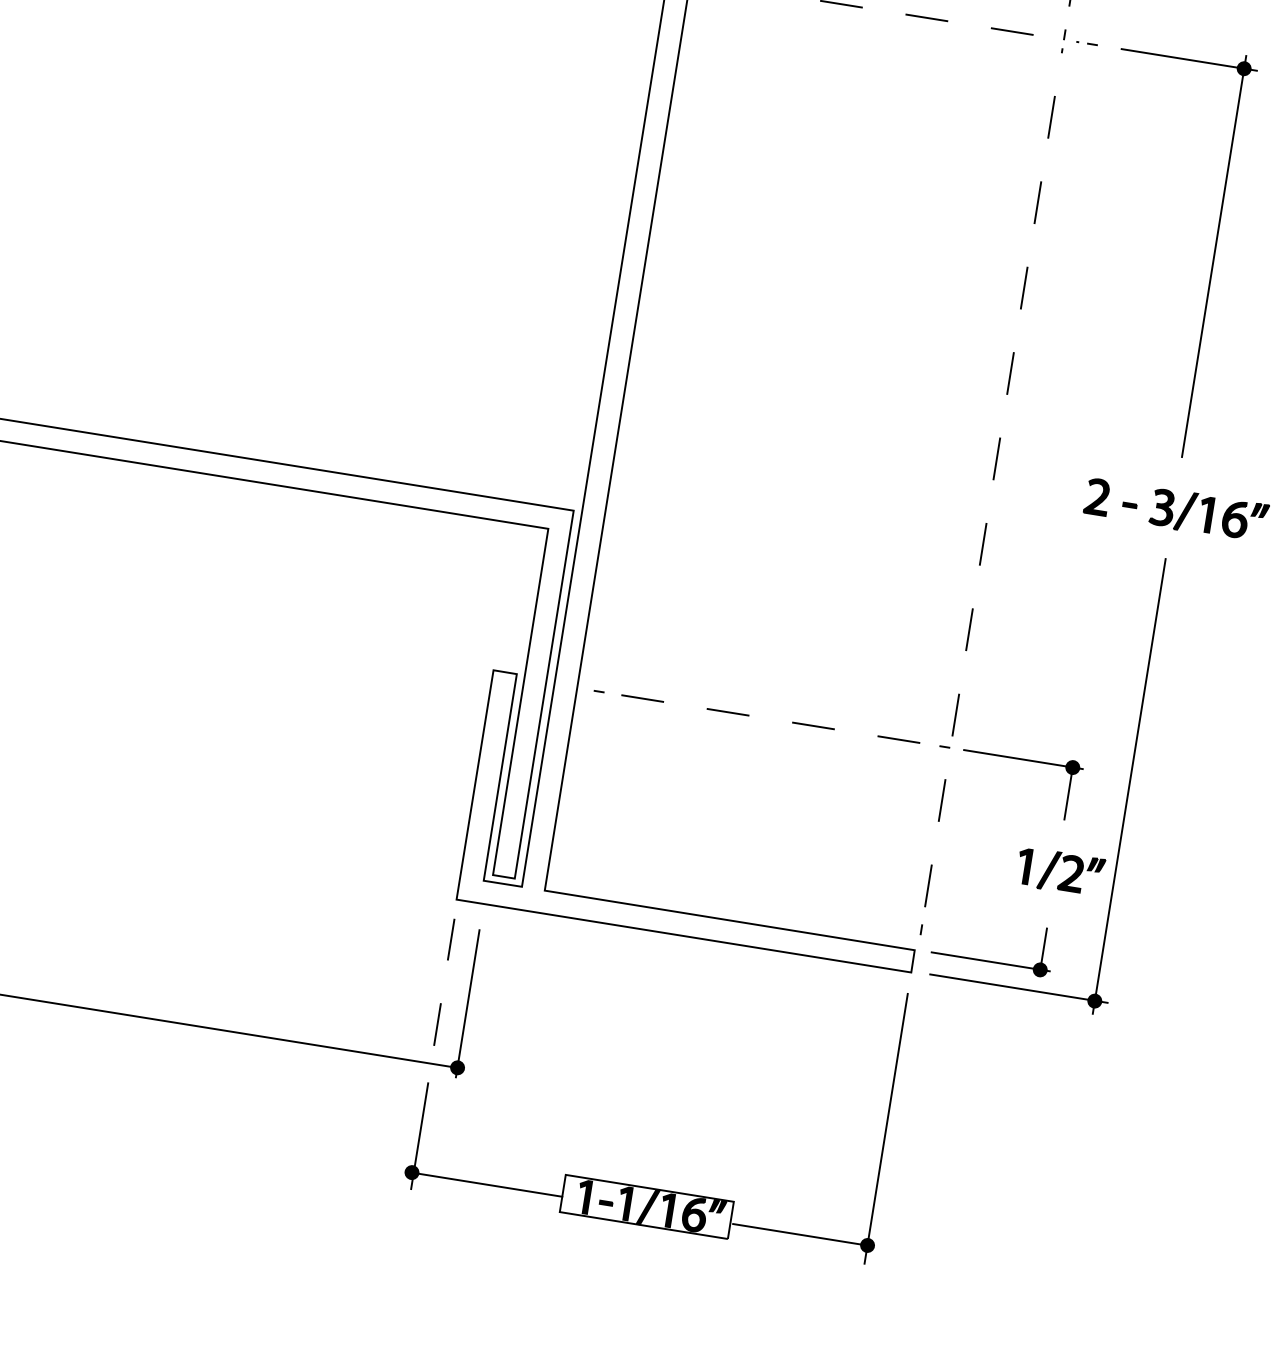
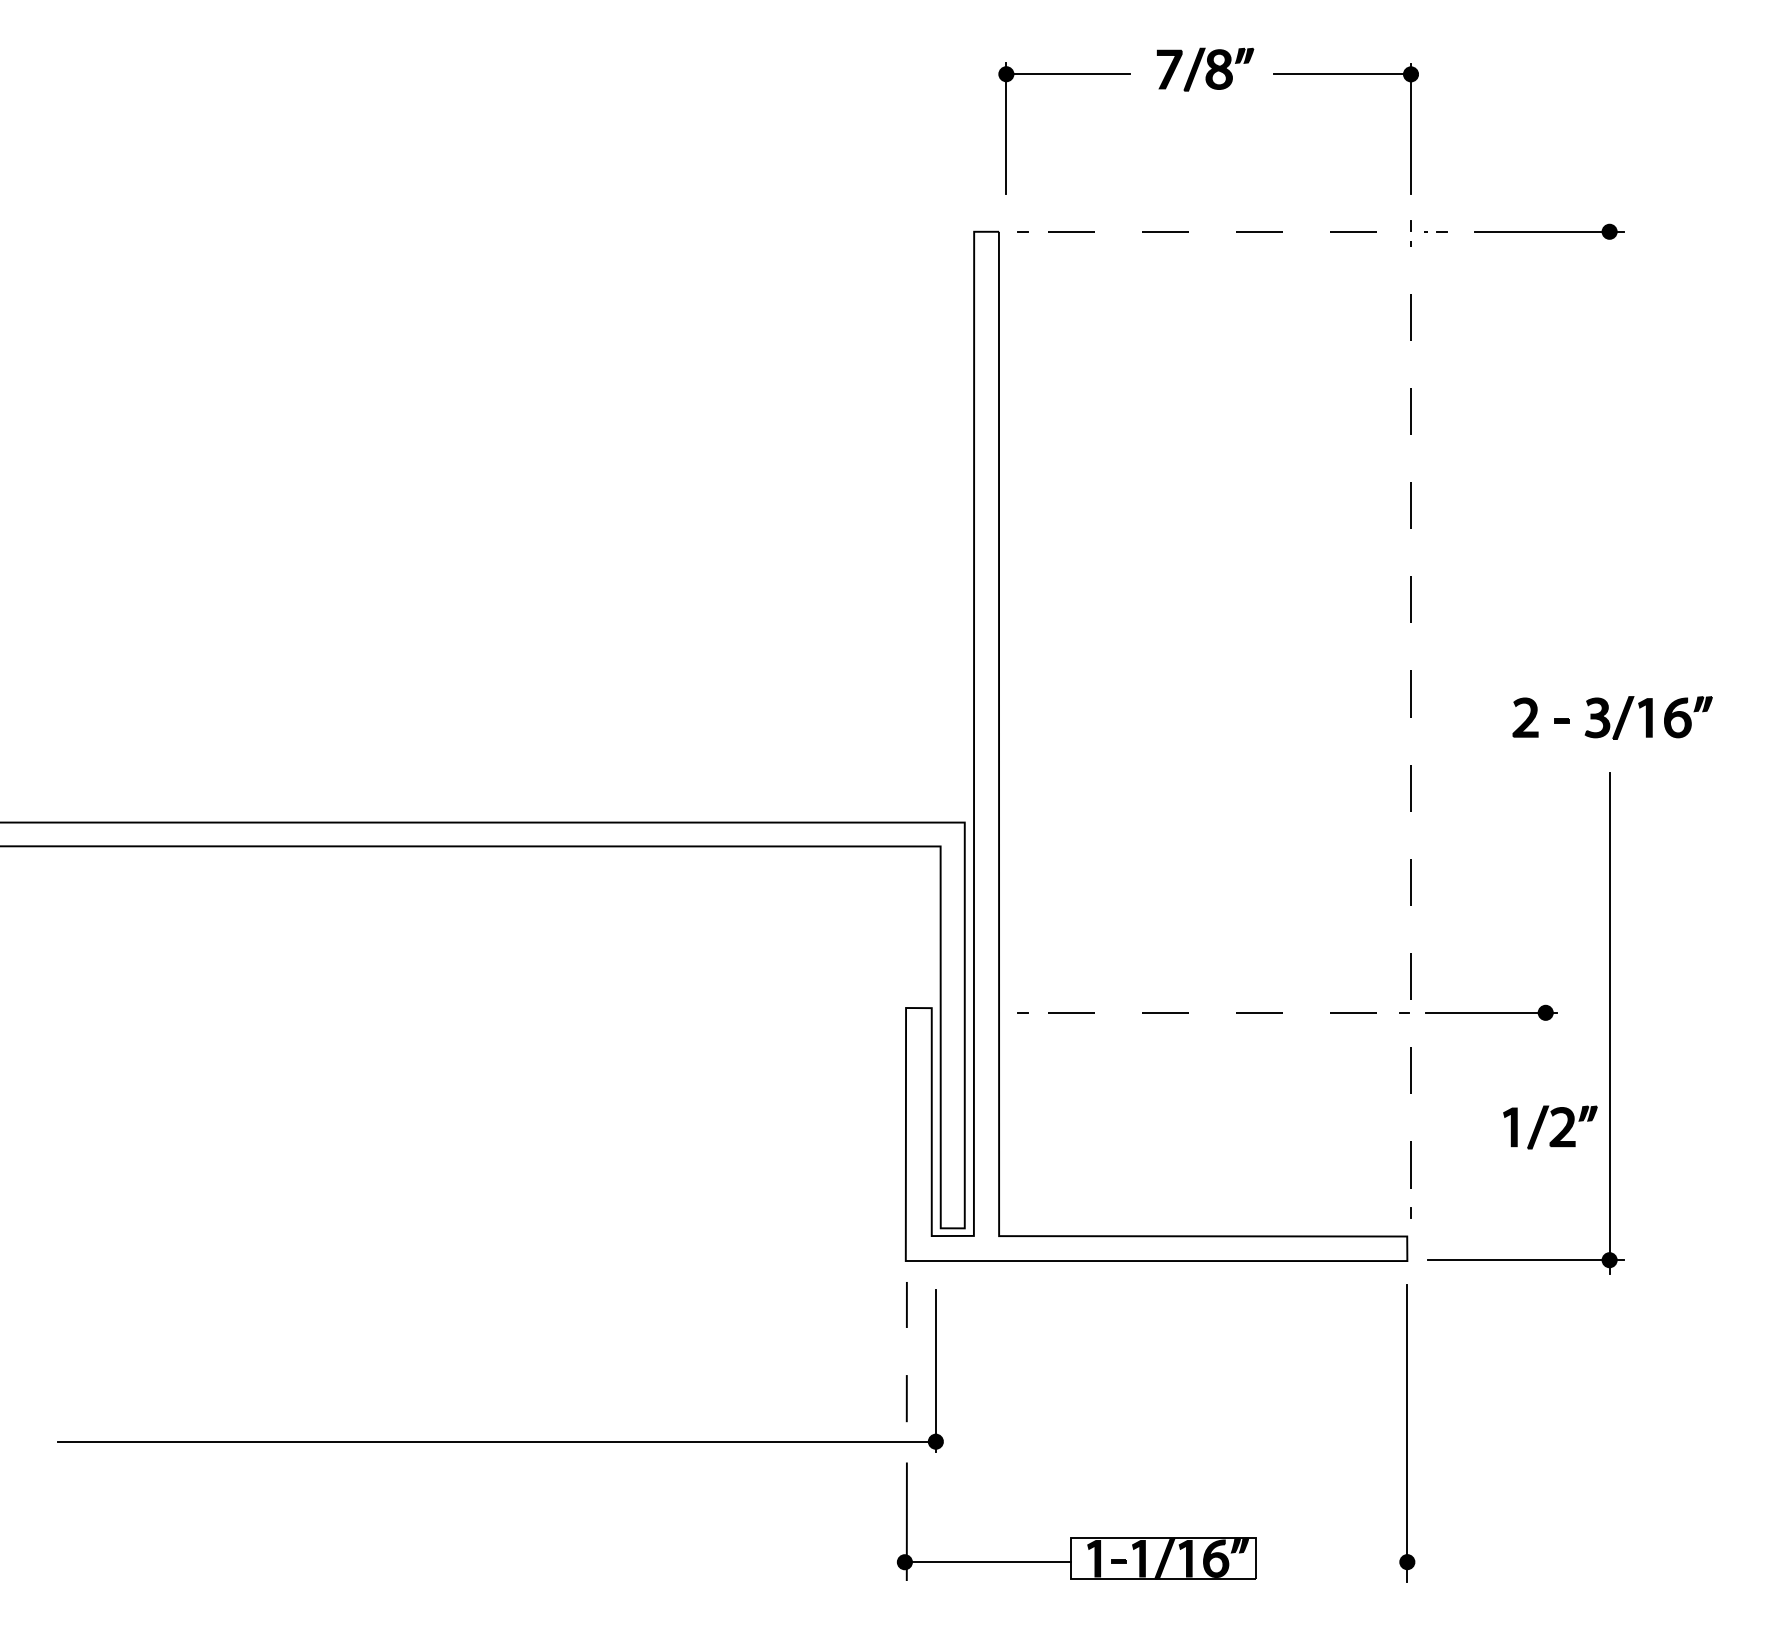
line: (1214, 256) -> (1609, 438), removed
line: (1068, 793) -> (1545, 1041), removed
part: (990, 961) -> (1490, 1235), removed
line: (797, 1234) -> (1330, 1562), removed

